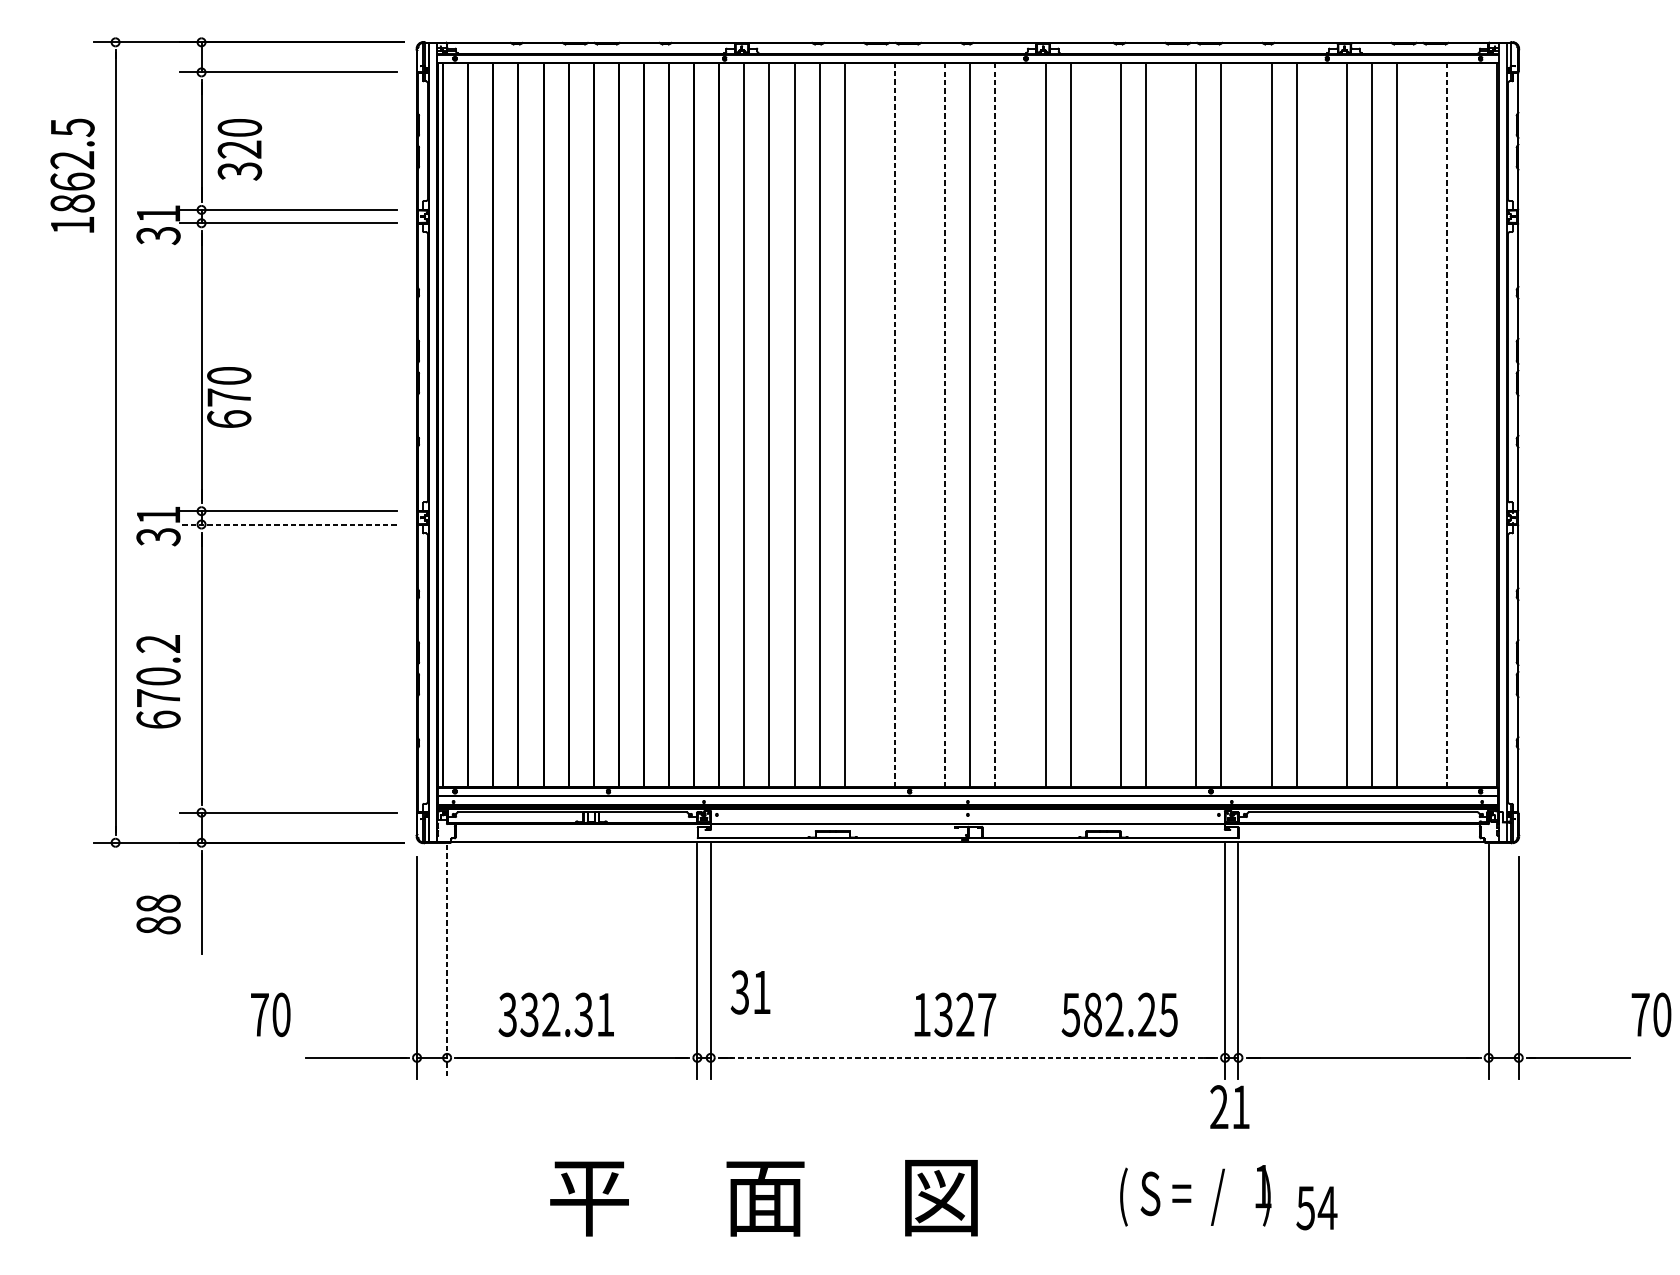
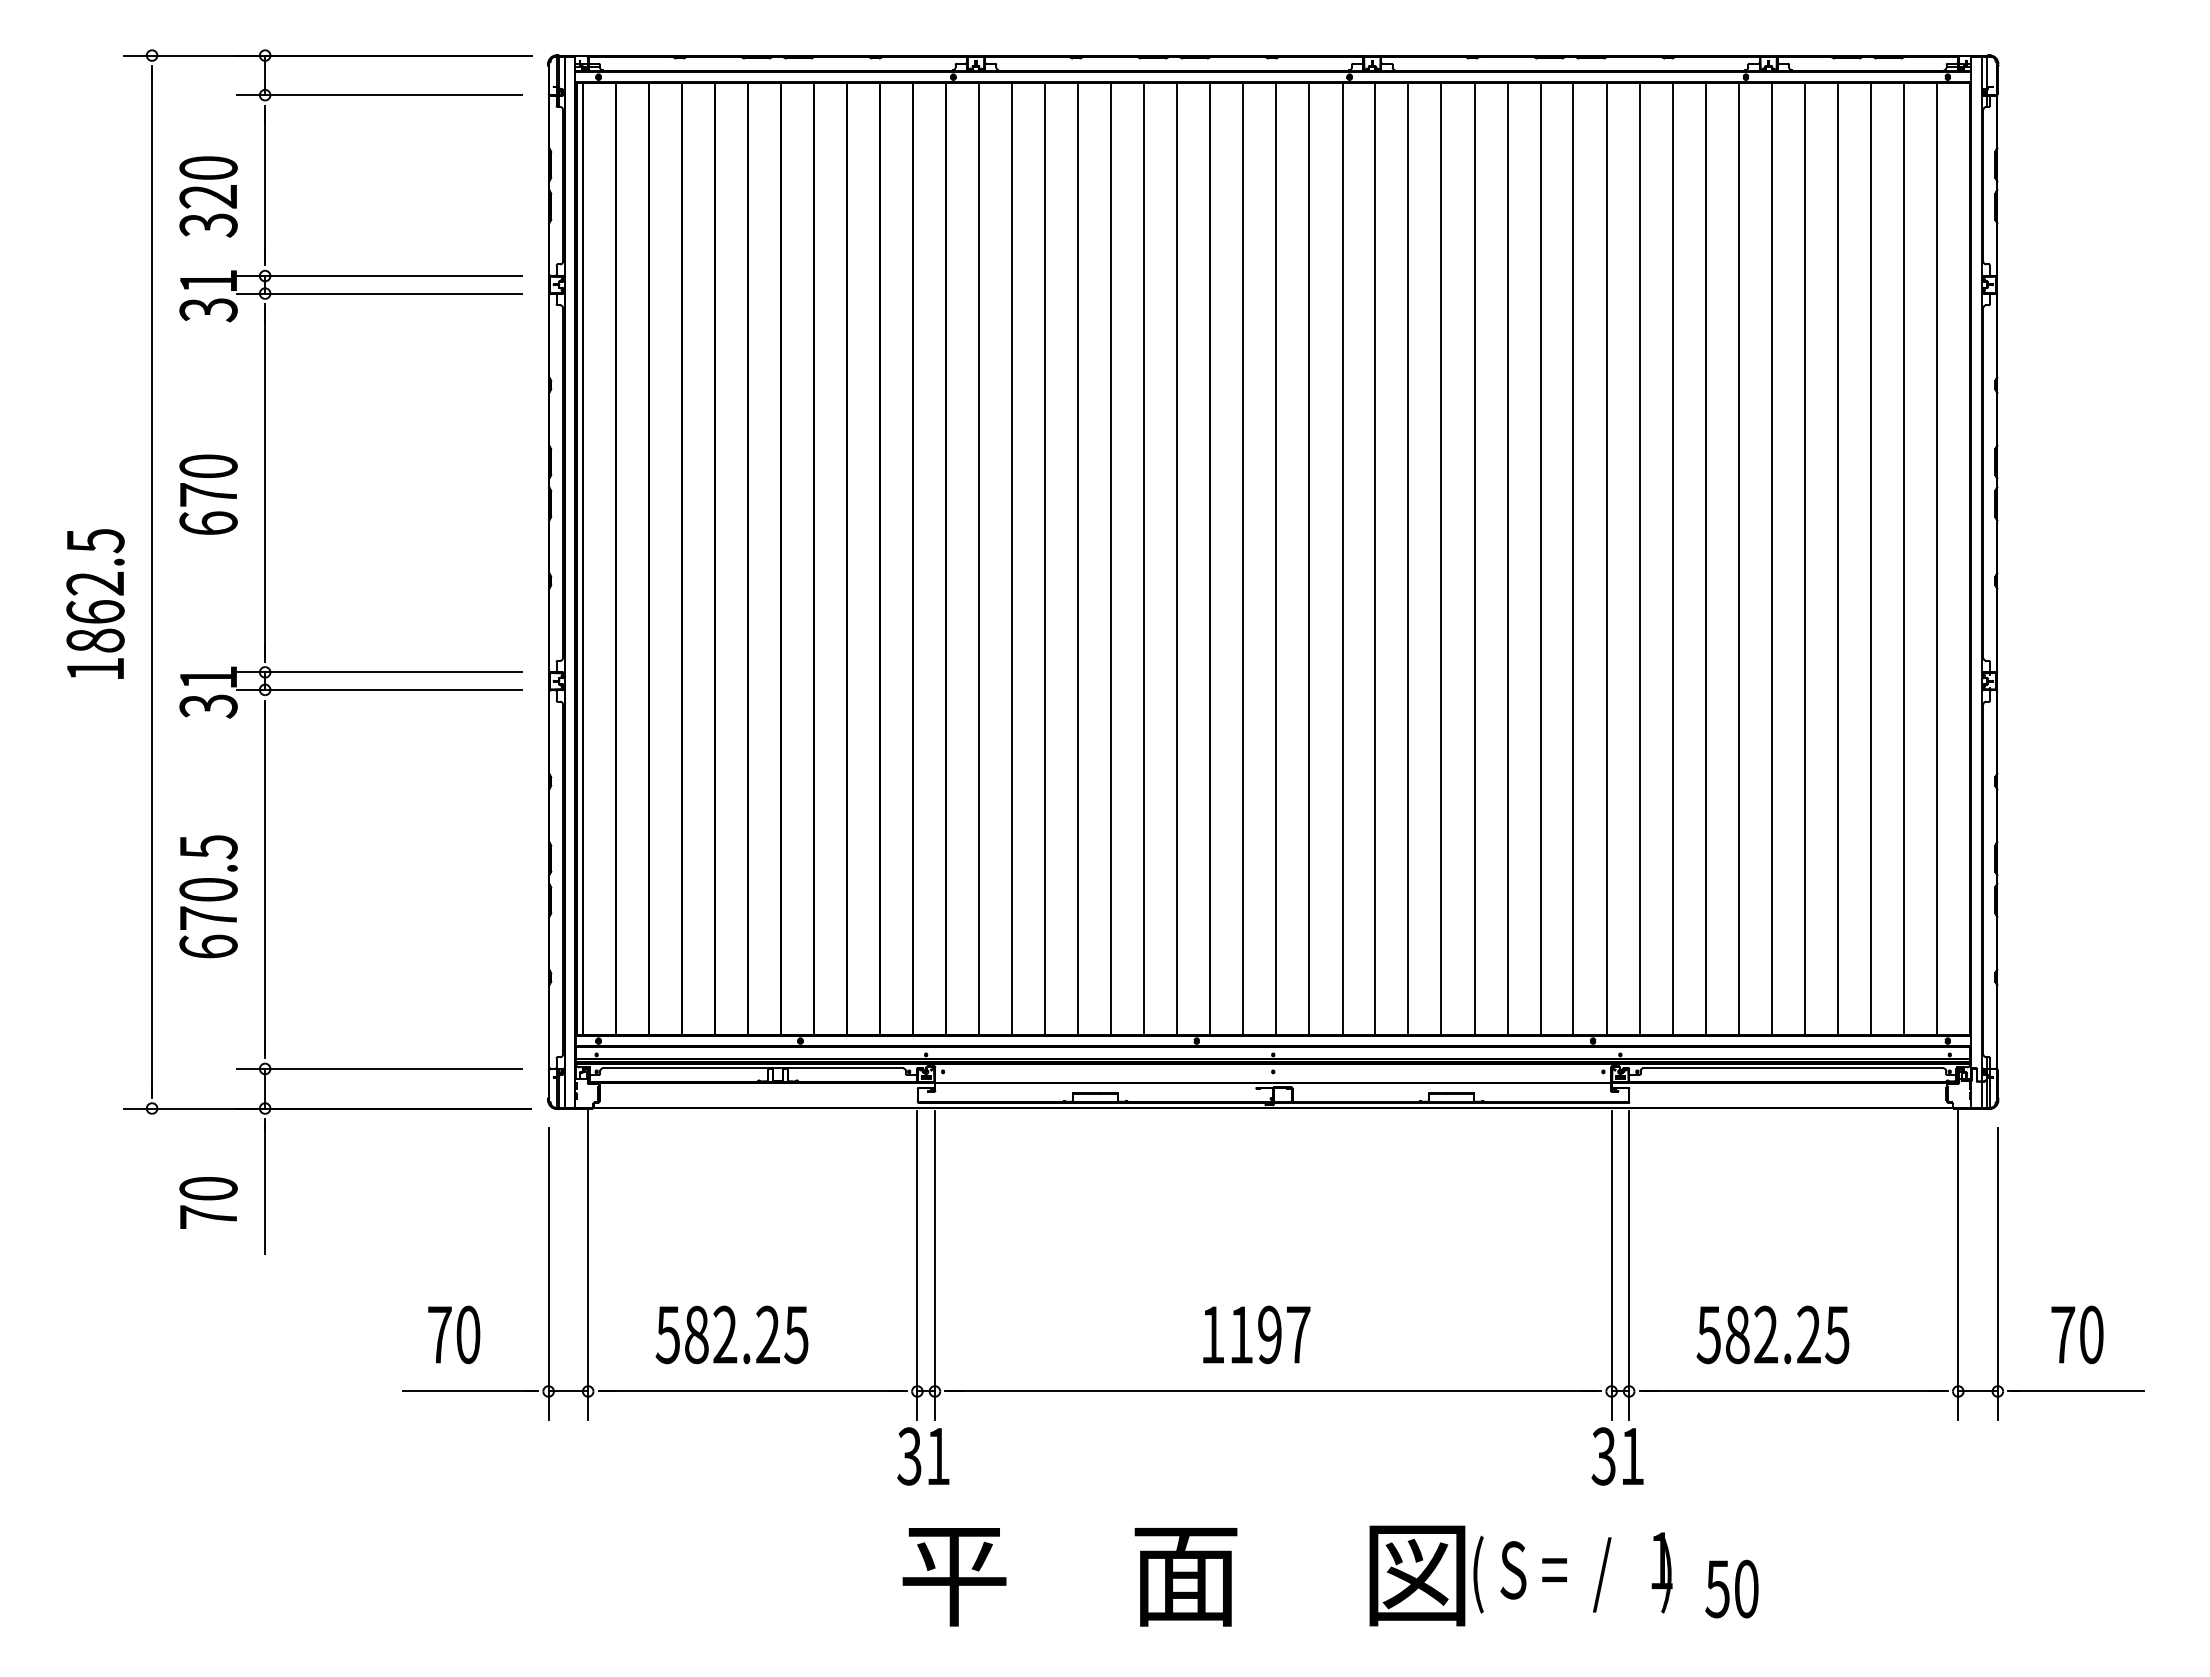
text: (239, 149) -> (208, 196), moved
text: (72, 175) -> (95, 603), moved
text: (229, 397) -> (208, 494), moved
line: (895, 424) -> (1177, 558), dashed -> solid
line: (870, 425) -> (1144, 559), added
line: (920, 425) -> (1210, 559), added
line: (945, 425) -> (1243, 559), dashed -> solid
line: (995, 425) -> (1309, 559), dashed -> solid
line: (1020, 425) -> (1342, 559), added
line: (1095, 425) -> (1441, 559), added
line: (1171, 425) -> (1540, 559), added
line: (1246, 425) -> (1639, 559), added
line: (1321, 425) -> (1738, 559), added
line: (1421, 425) -> (1870, 559), added
line: (1447, 425) -> (1903, 559), dashed -> solid
line: (1472, 425) -> (1936, 559), added
line: (288, 524) -> (379, 689), dashed -> solid
text: (158, 644) -> (208, 847), 670.2 -> 670.5
text: (158, 914) -> (208, 1202), 88 -> 70
line: (447, 962) -> (588, 1266), dashed -> solid
text: (750, 992) -> (923, 1456), moved
text: (270, 1014) -> (454, 1334), moved
text: (556, 1014) -> (732, 1334), 332.31 -> 582.25
text: (954, 1014) -> (1255, 1334), 1327 -> 1197
text: (1119, 1014) -> (1772, 1334), moved
text: (1651, 1014) -> (2077, 1334), moved
line: (968, 1057) -> (1273, 1391), dashed -> solid
text: (1218, 1107) -> (1603, 1456), 21 -> 31
text: (763, 1197) -> (1183, 1575), moved
text: (1327, 1207) -> (1746, 1588), 54 -> 50

